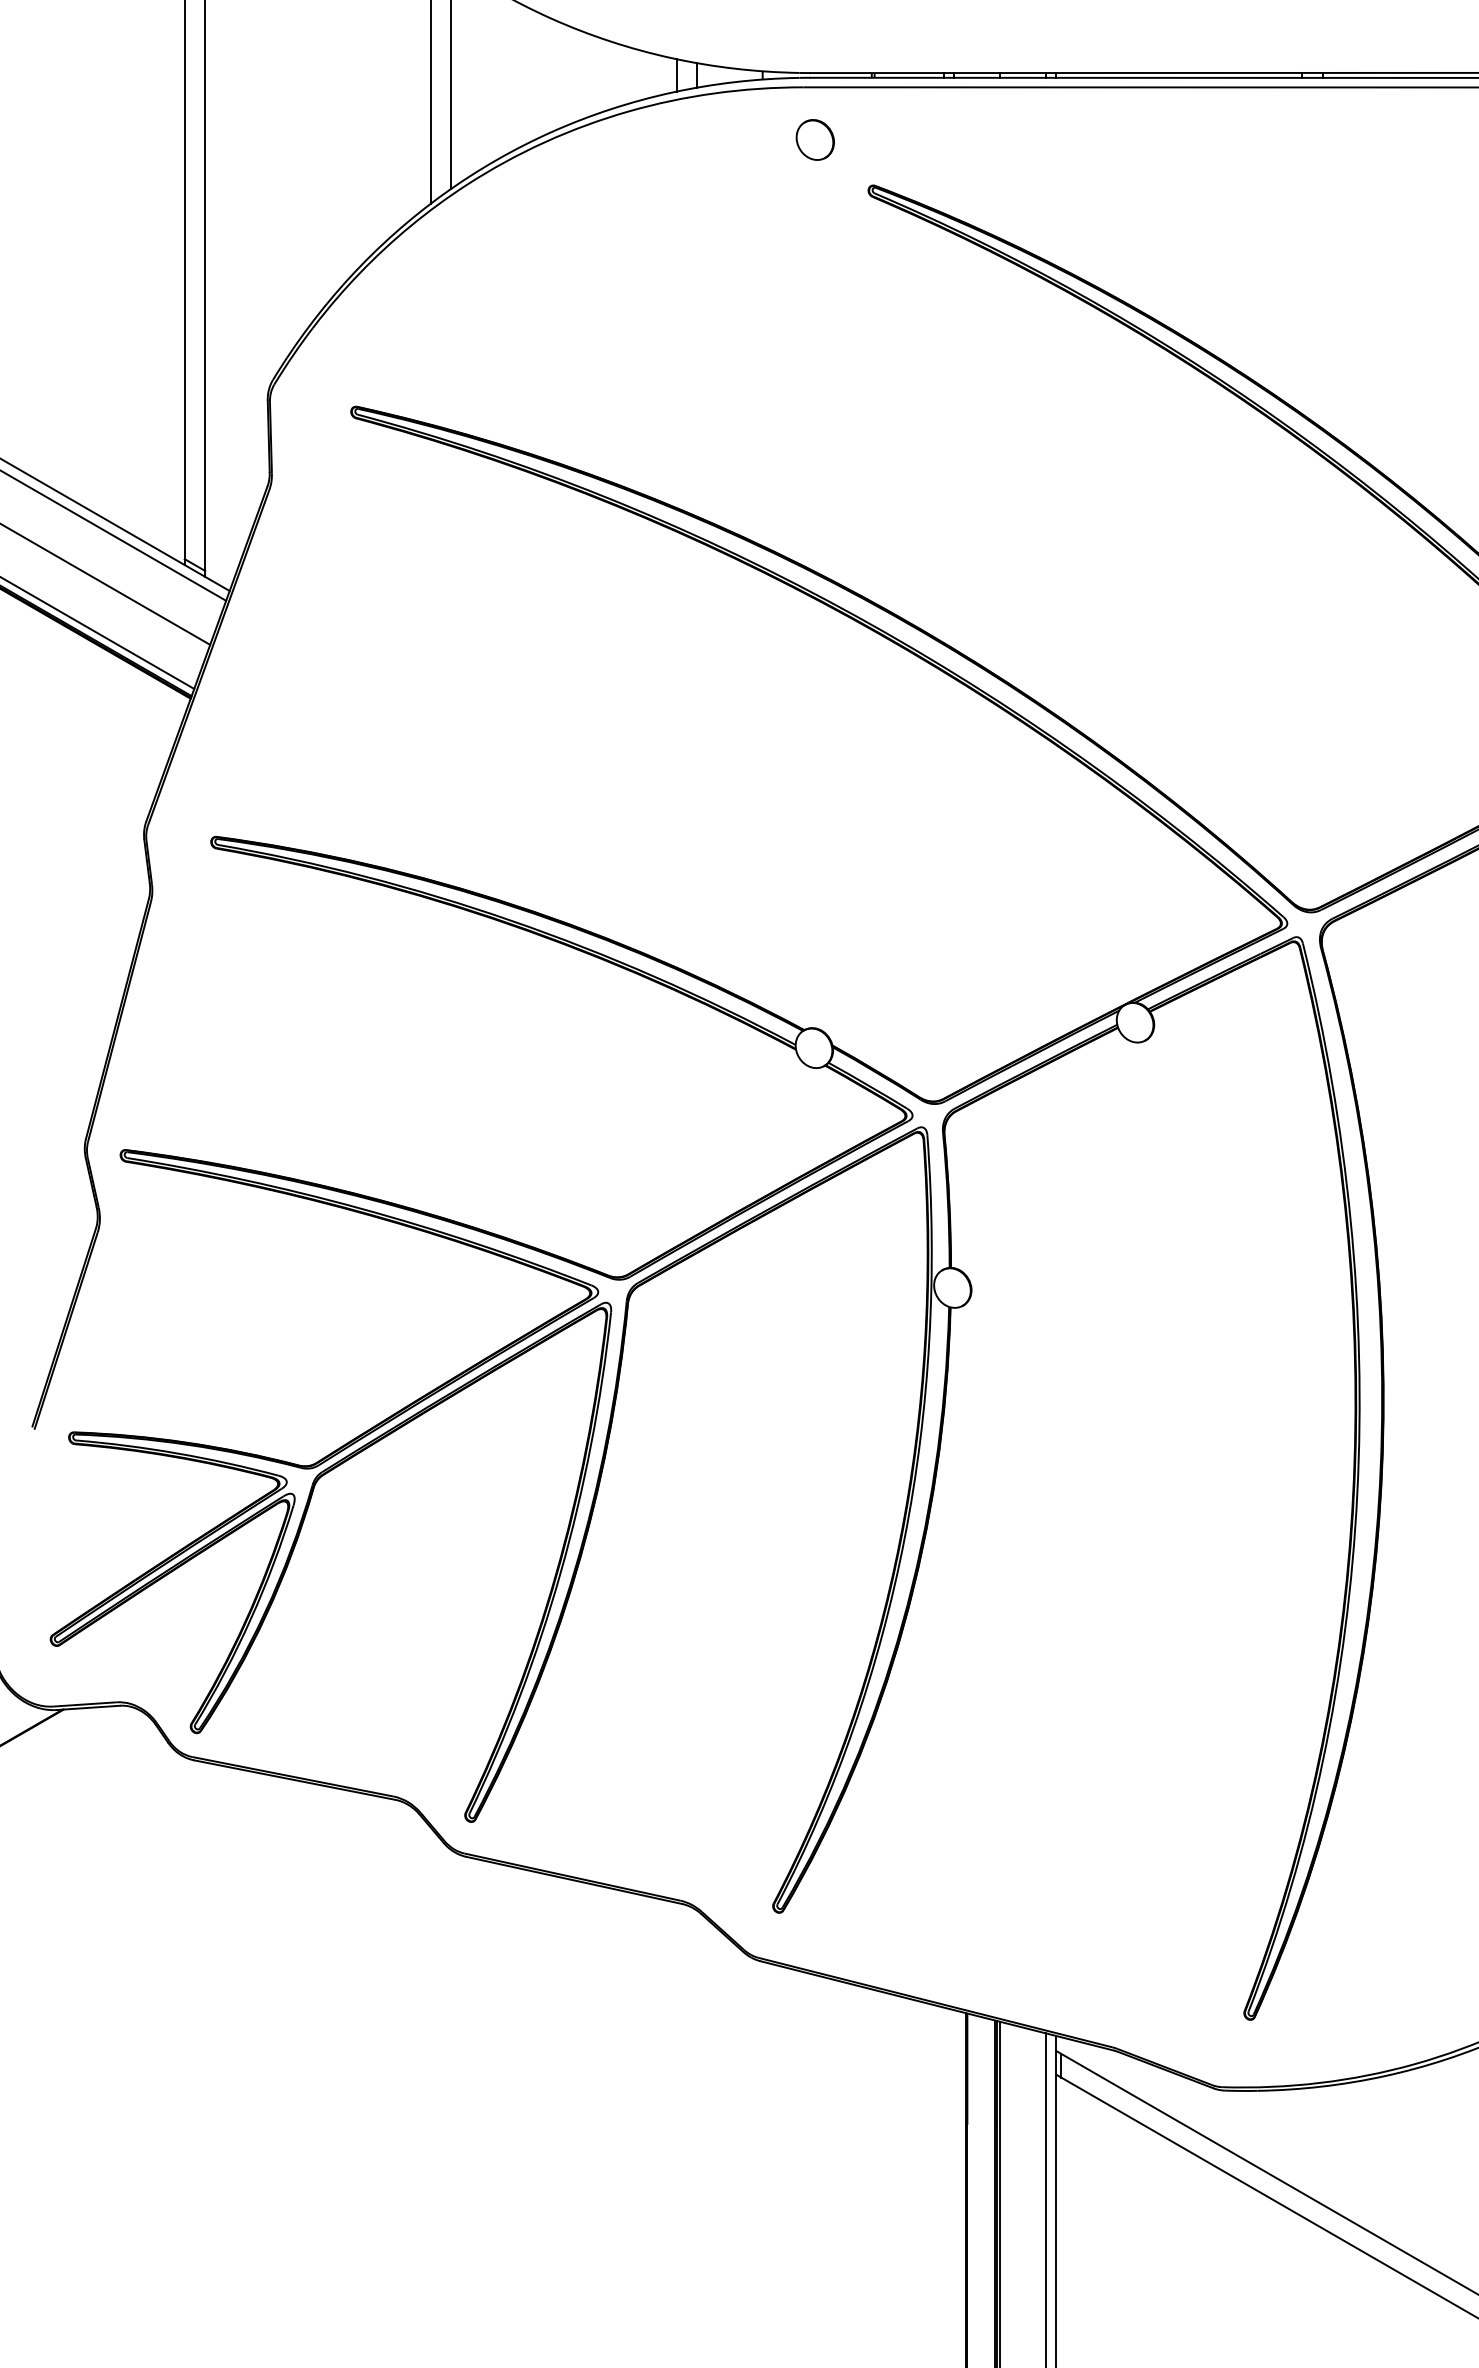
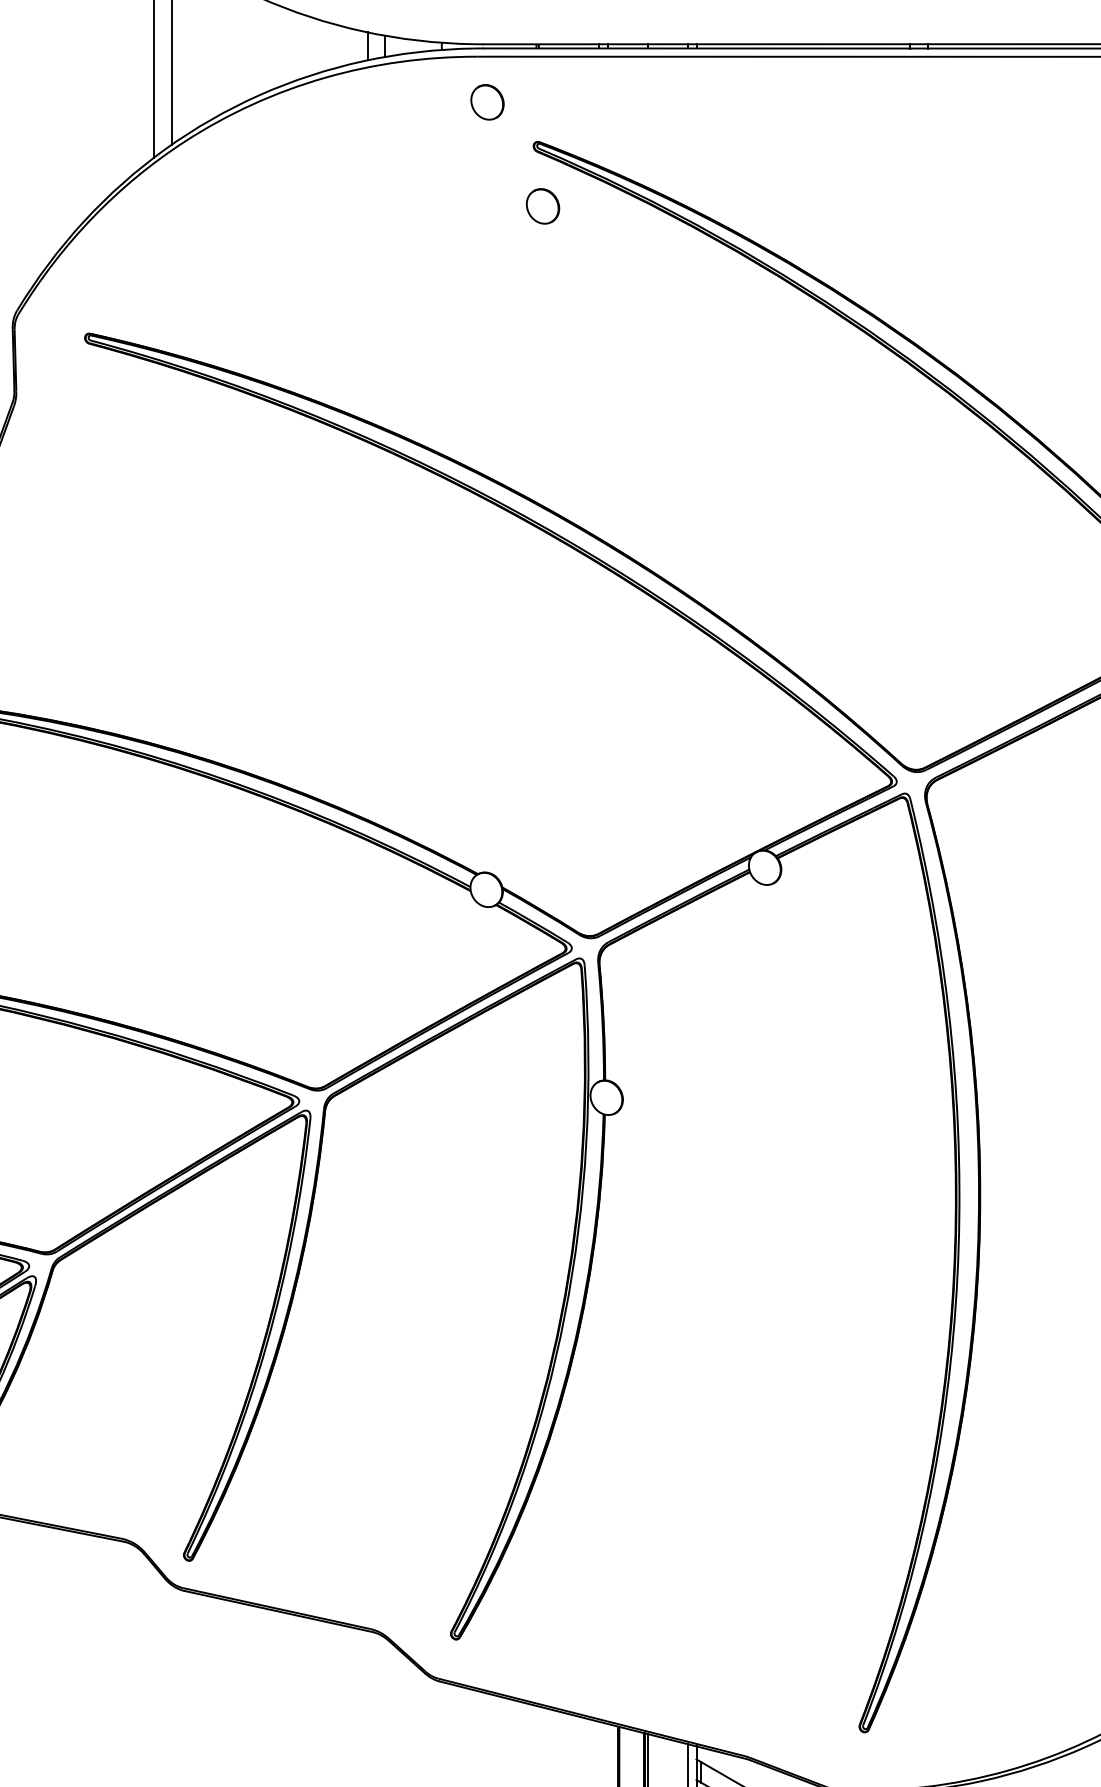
part: (878, 259) -> (542, 205), added

